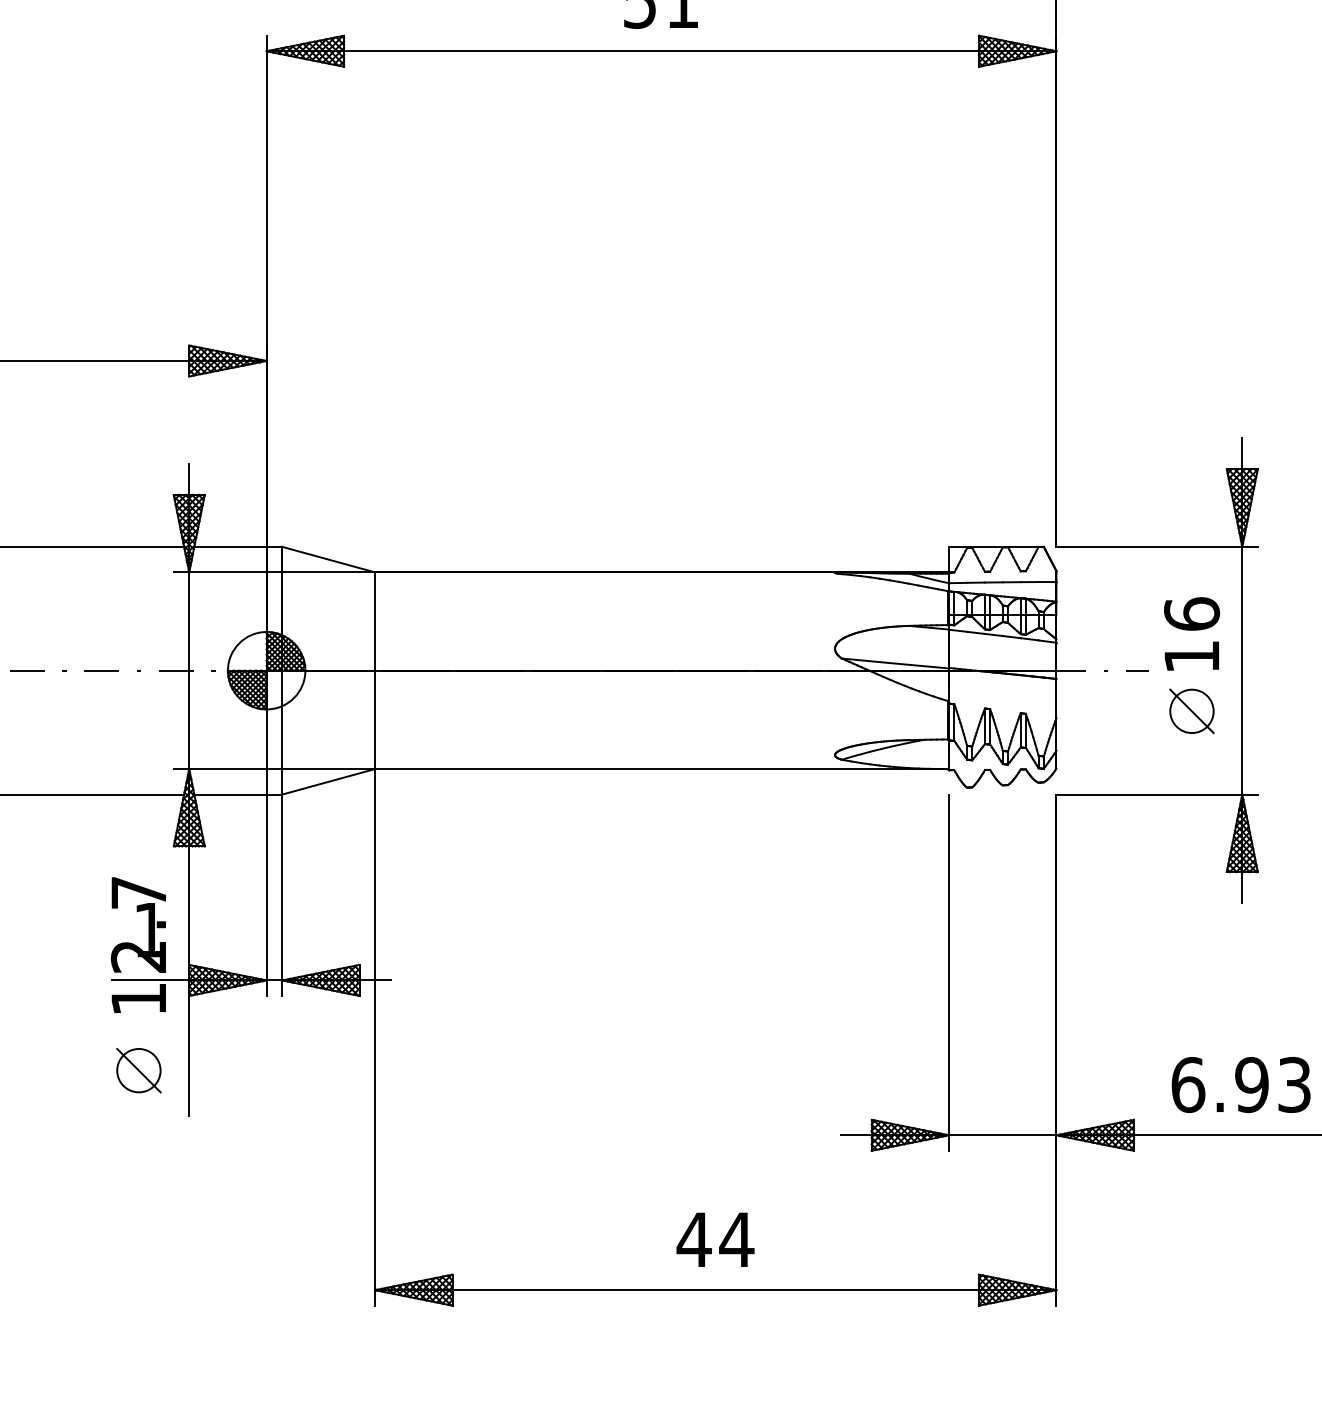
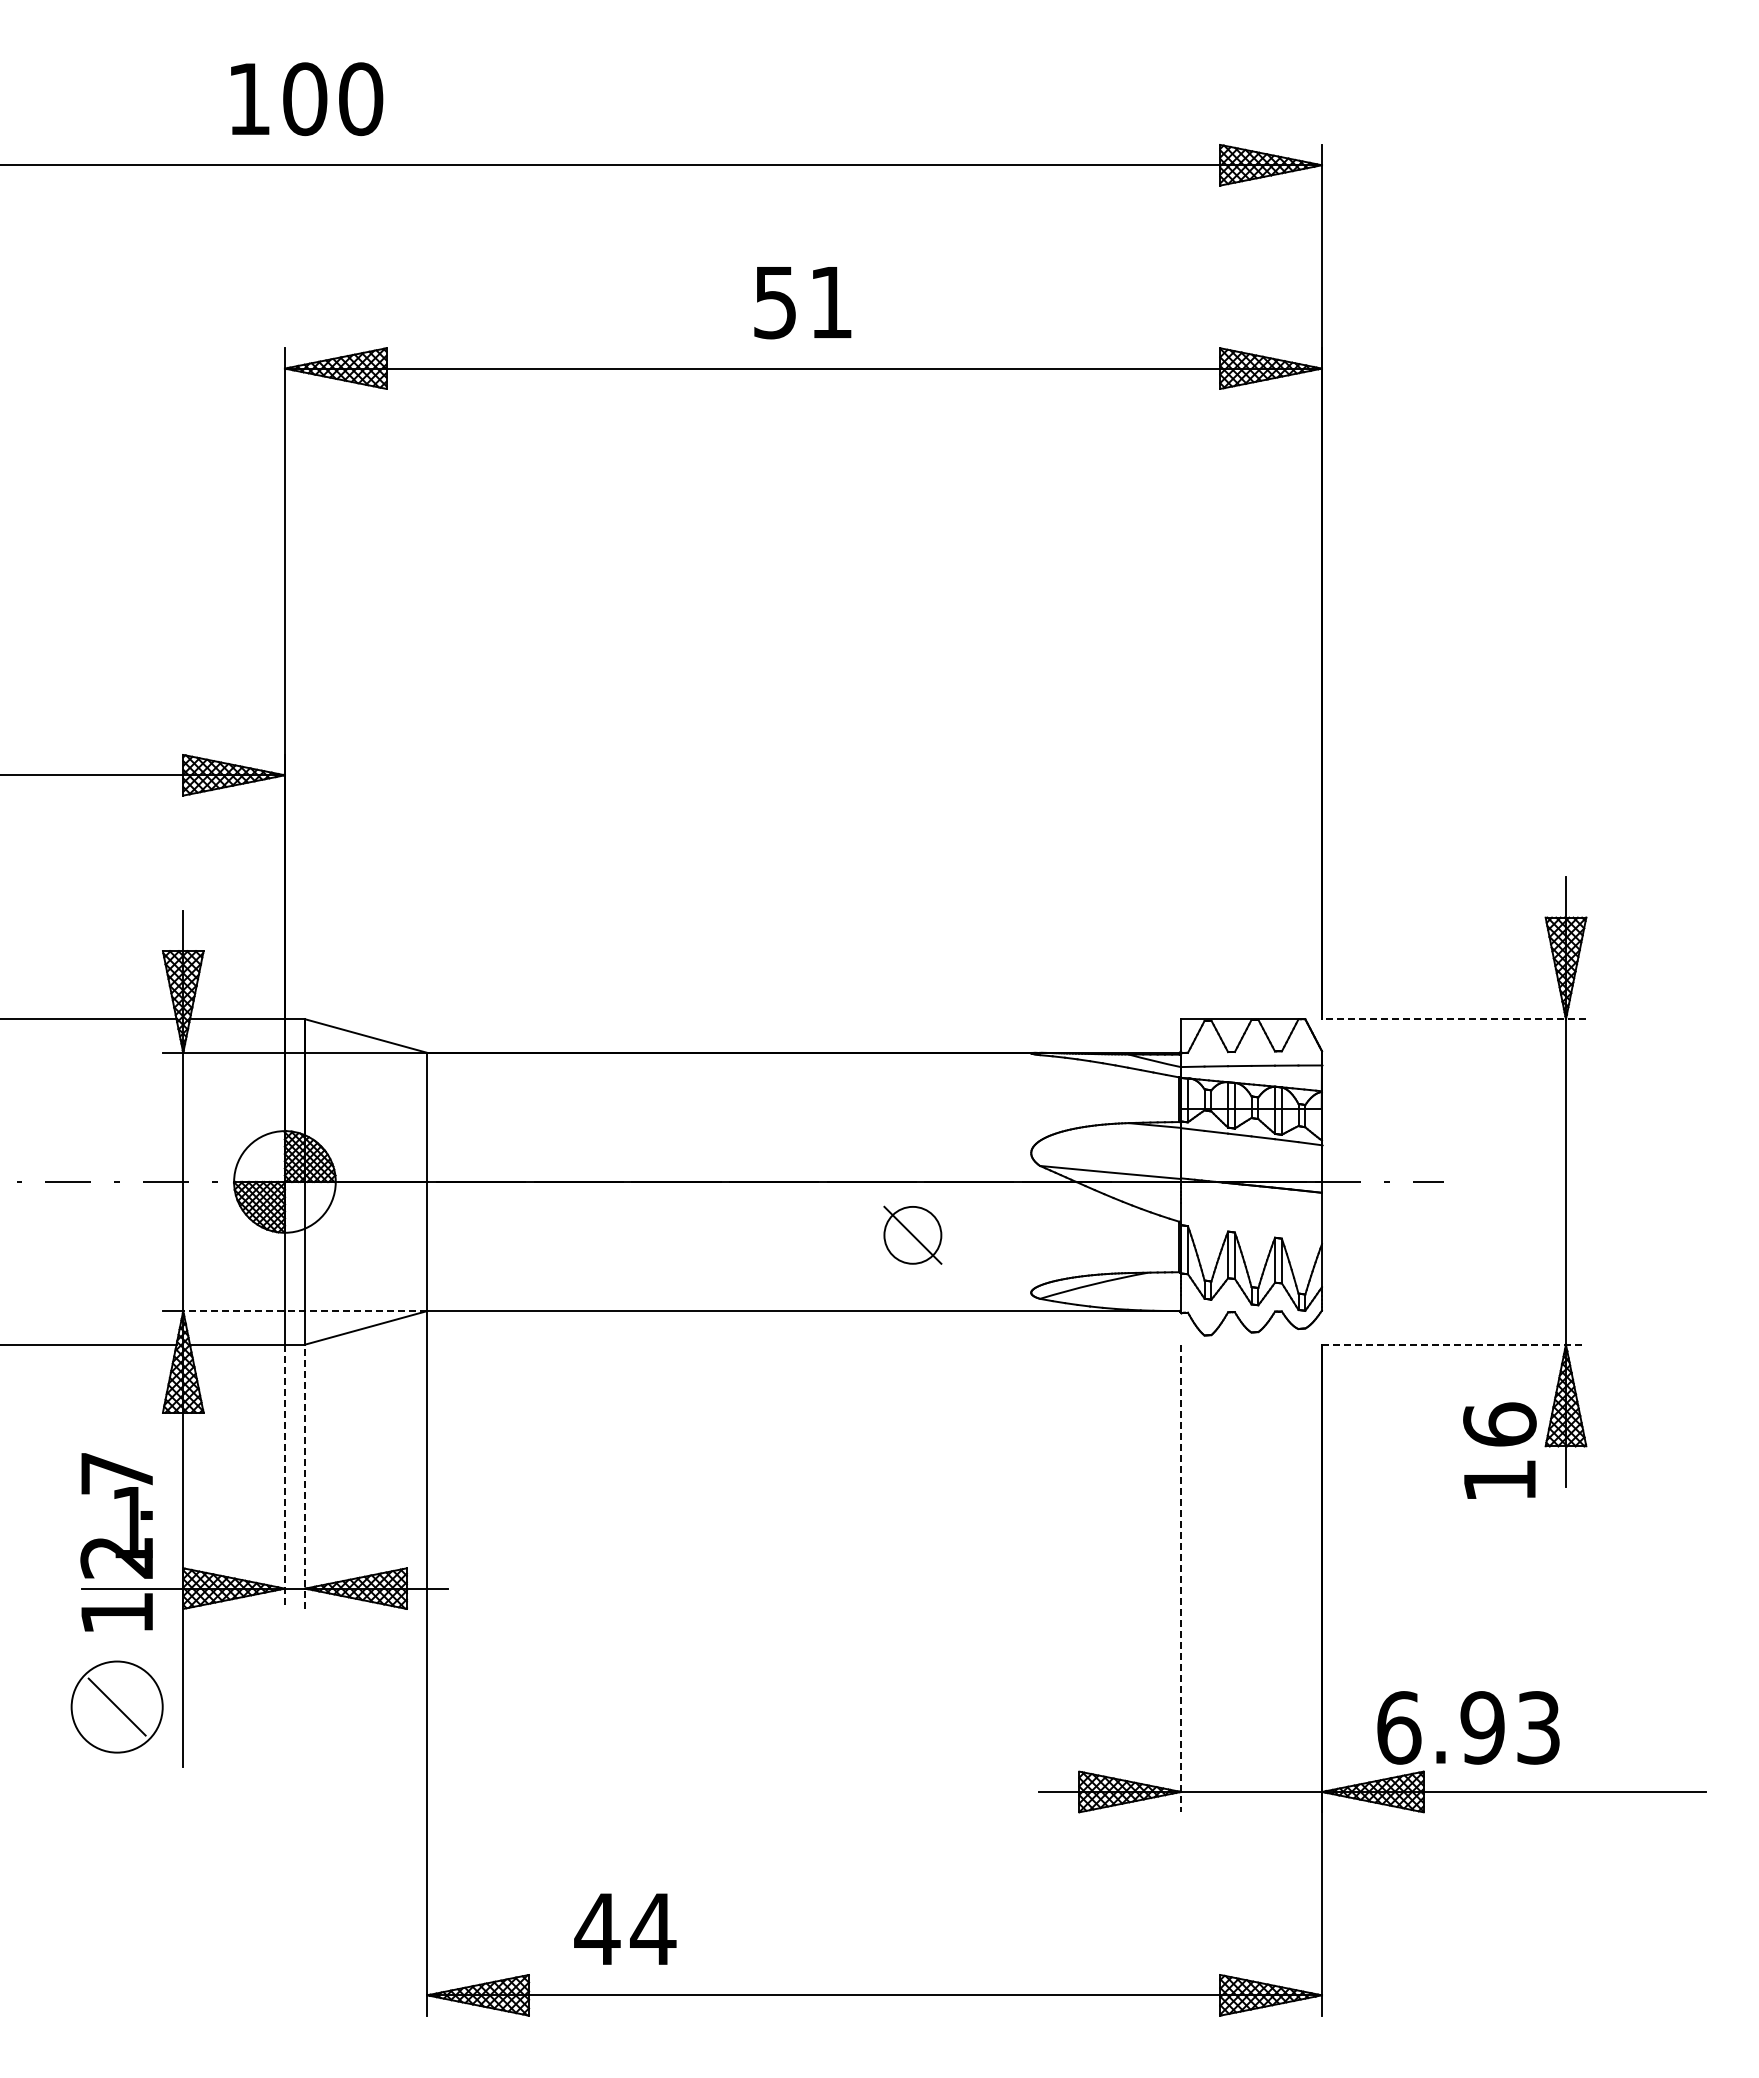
line: (1156, 546) -> (1453, 1019), solid -> dashed
text: (1191, 633) -> (1499, 1450), moved
part: (1191, 710) -> (912, 1234), moved
line: (281, 769) -> (304, 1311), solid -> dashed
line: (1157, 794) -> (1454, 1344), solid -> dashed
line: (266, 895) -> (284, 1477), solid -> dashed
line: (282, 895) -> (305, 1476), solid -> dashed
line: (949, 972) -> (1181, 1578), solid -> dashed
circle: (138, 1070) -> (116, 1706), size x1.6
text: (1241, 1084) -> (1468, 1727), moved
text: (715, 1239) -> (625, 1928), moved

